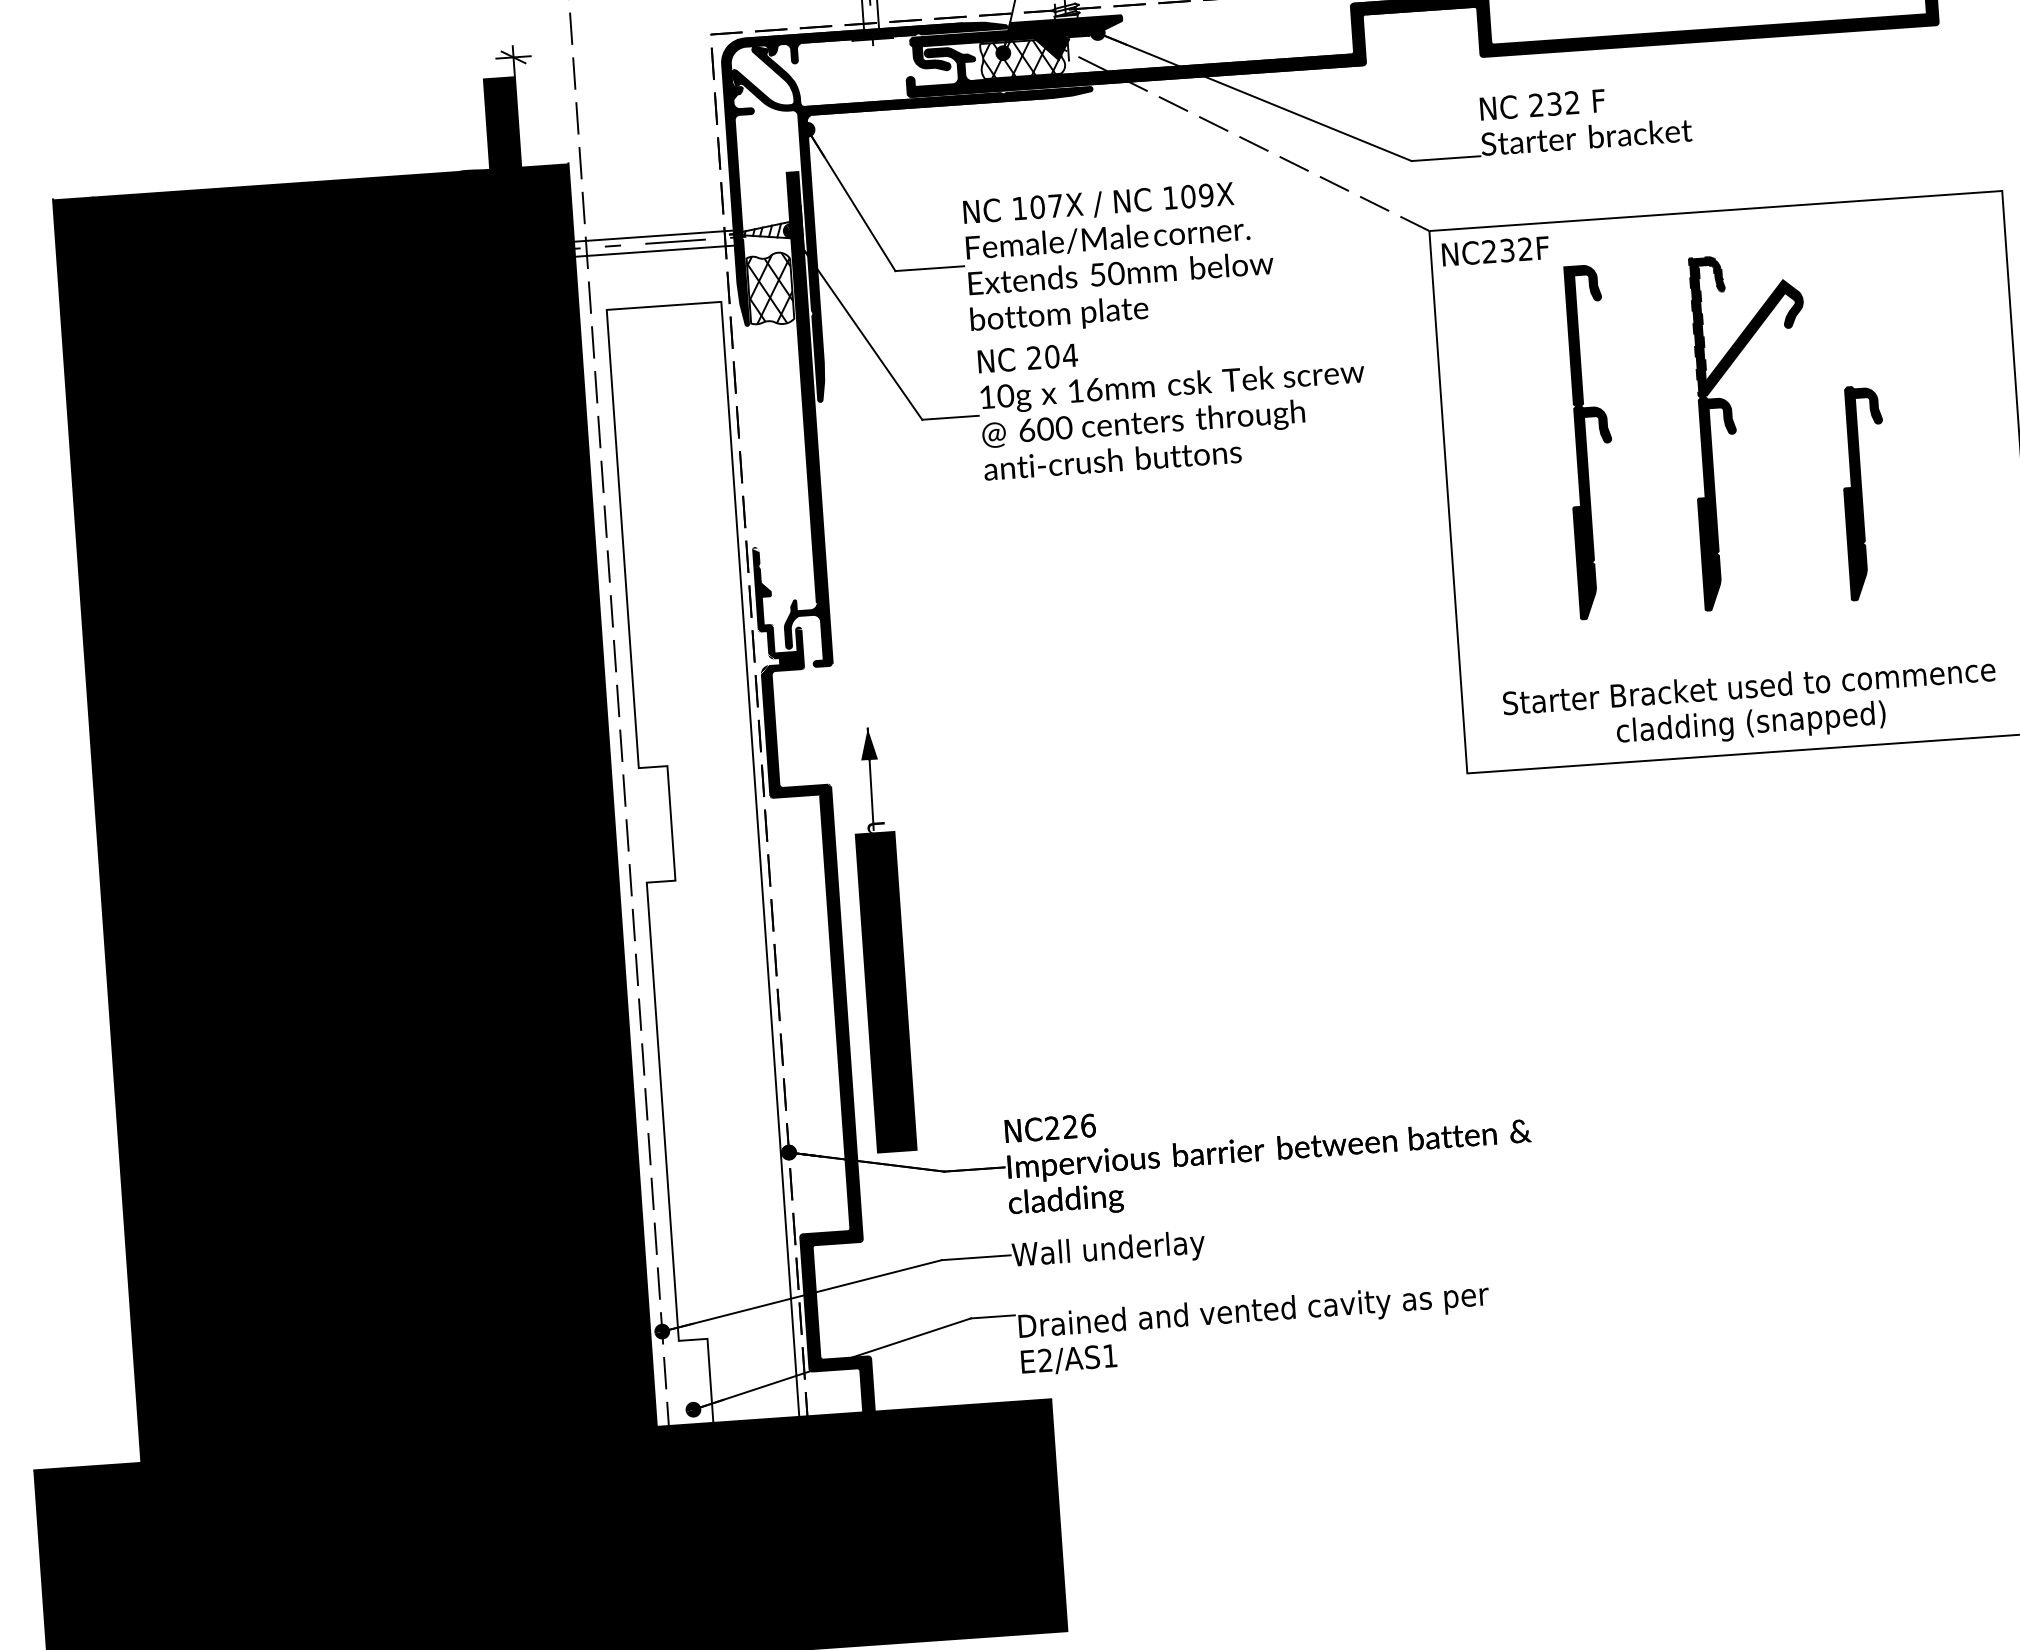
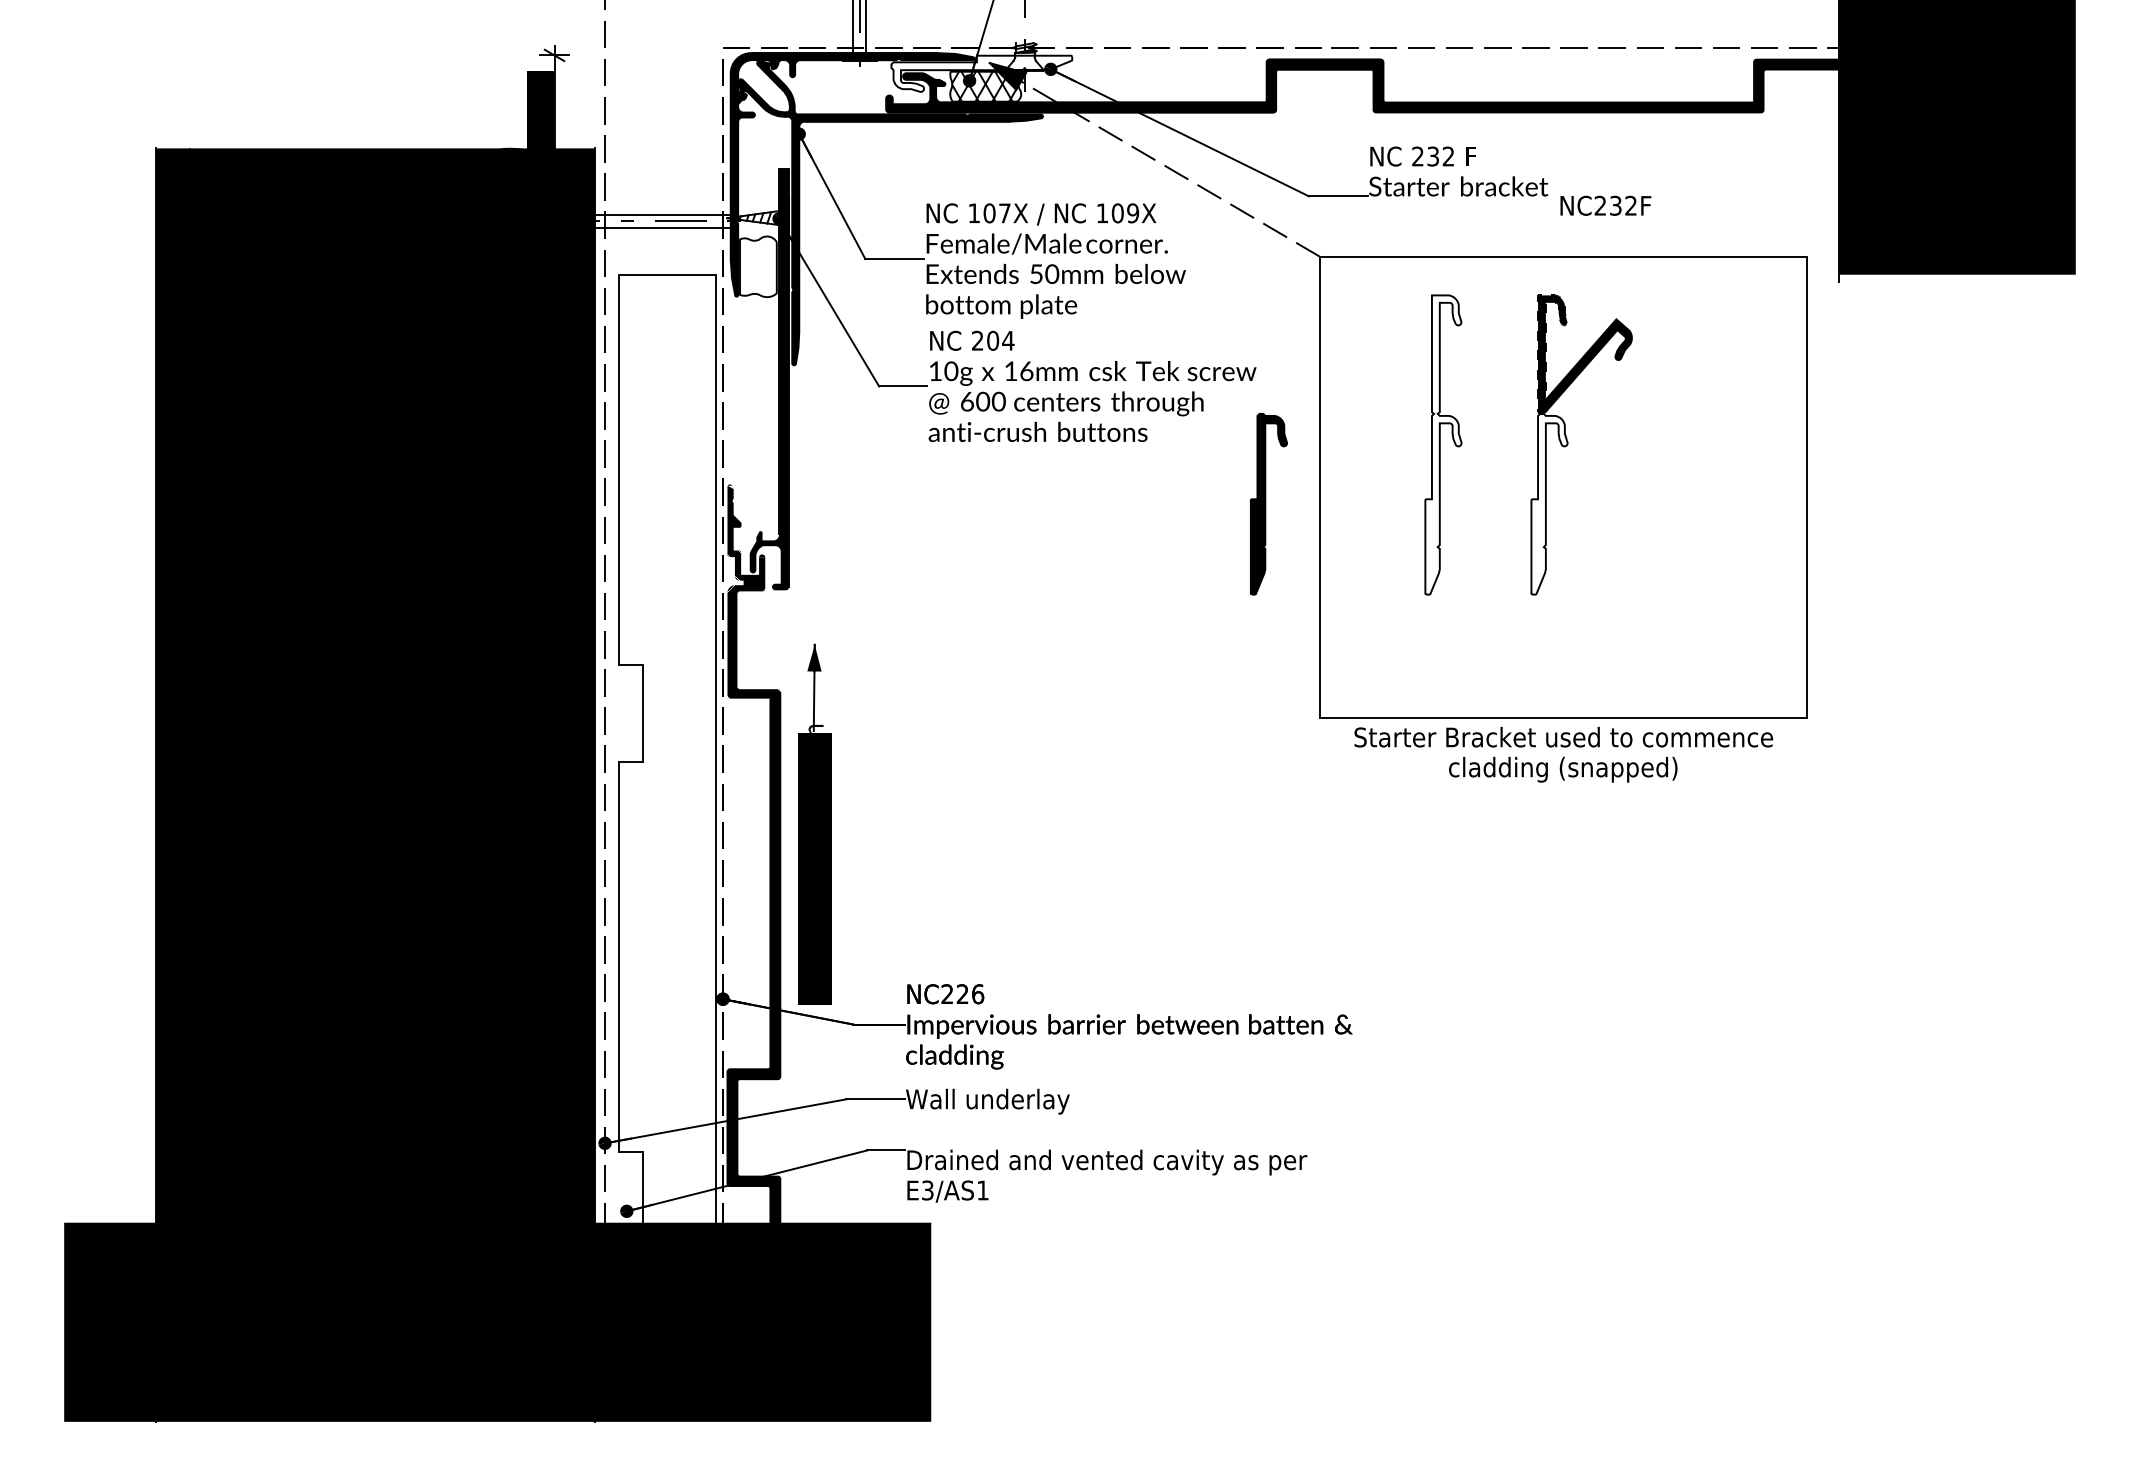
fill: (1016, 43) -> (981, 73), removed
text: (1495, 250) -> (1605, 205), moved
hatch: (770, 288) -> (758, 266), removed
fill: (1590, 441) -> (1443, 444), removed
part: (1865, 493) -> (1268, 504), moved
fill: (1719, 502) -> (1549, 503), removed
text: (1750, 706) -> (1563, 754), moved
text: (1045, 1360) -> (927, 1190), E2/AS1 -> E3/AS1

